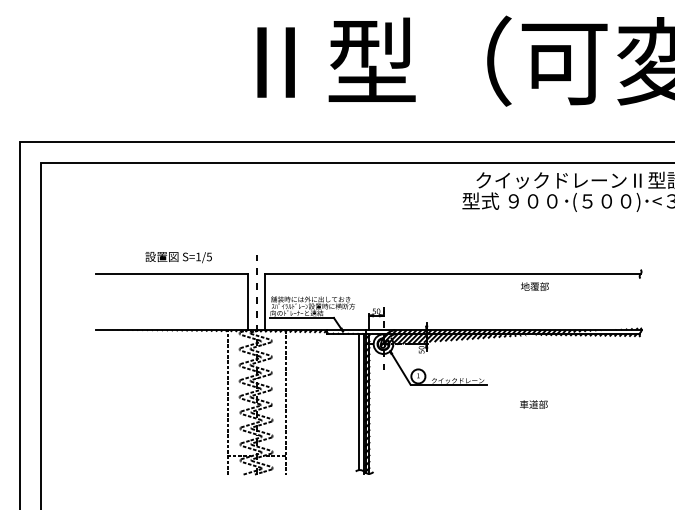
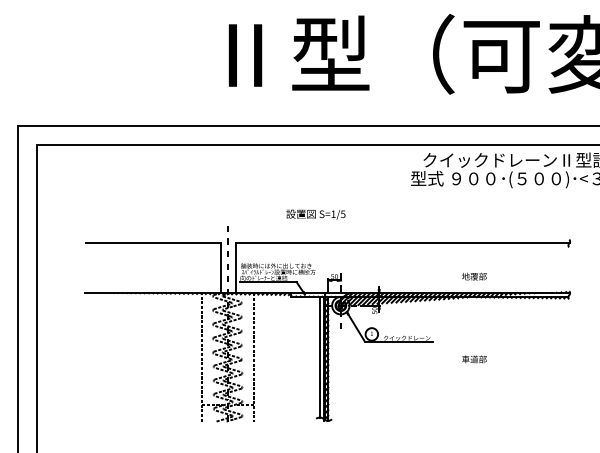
text: (178, 257) -> (315, 214), moved
text: (535, 286) -> (474, 276), moved

